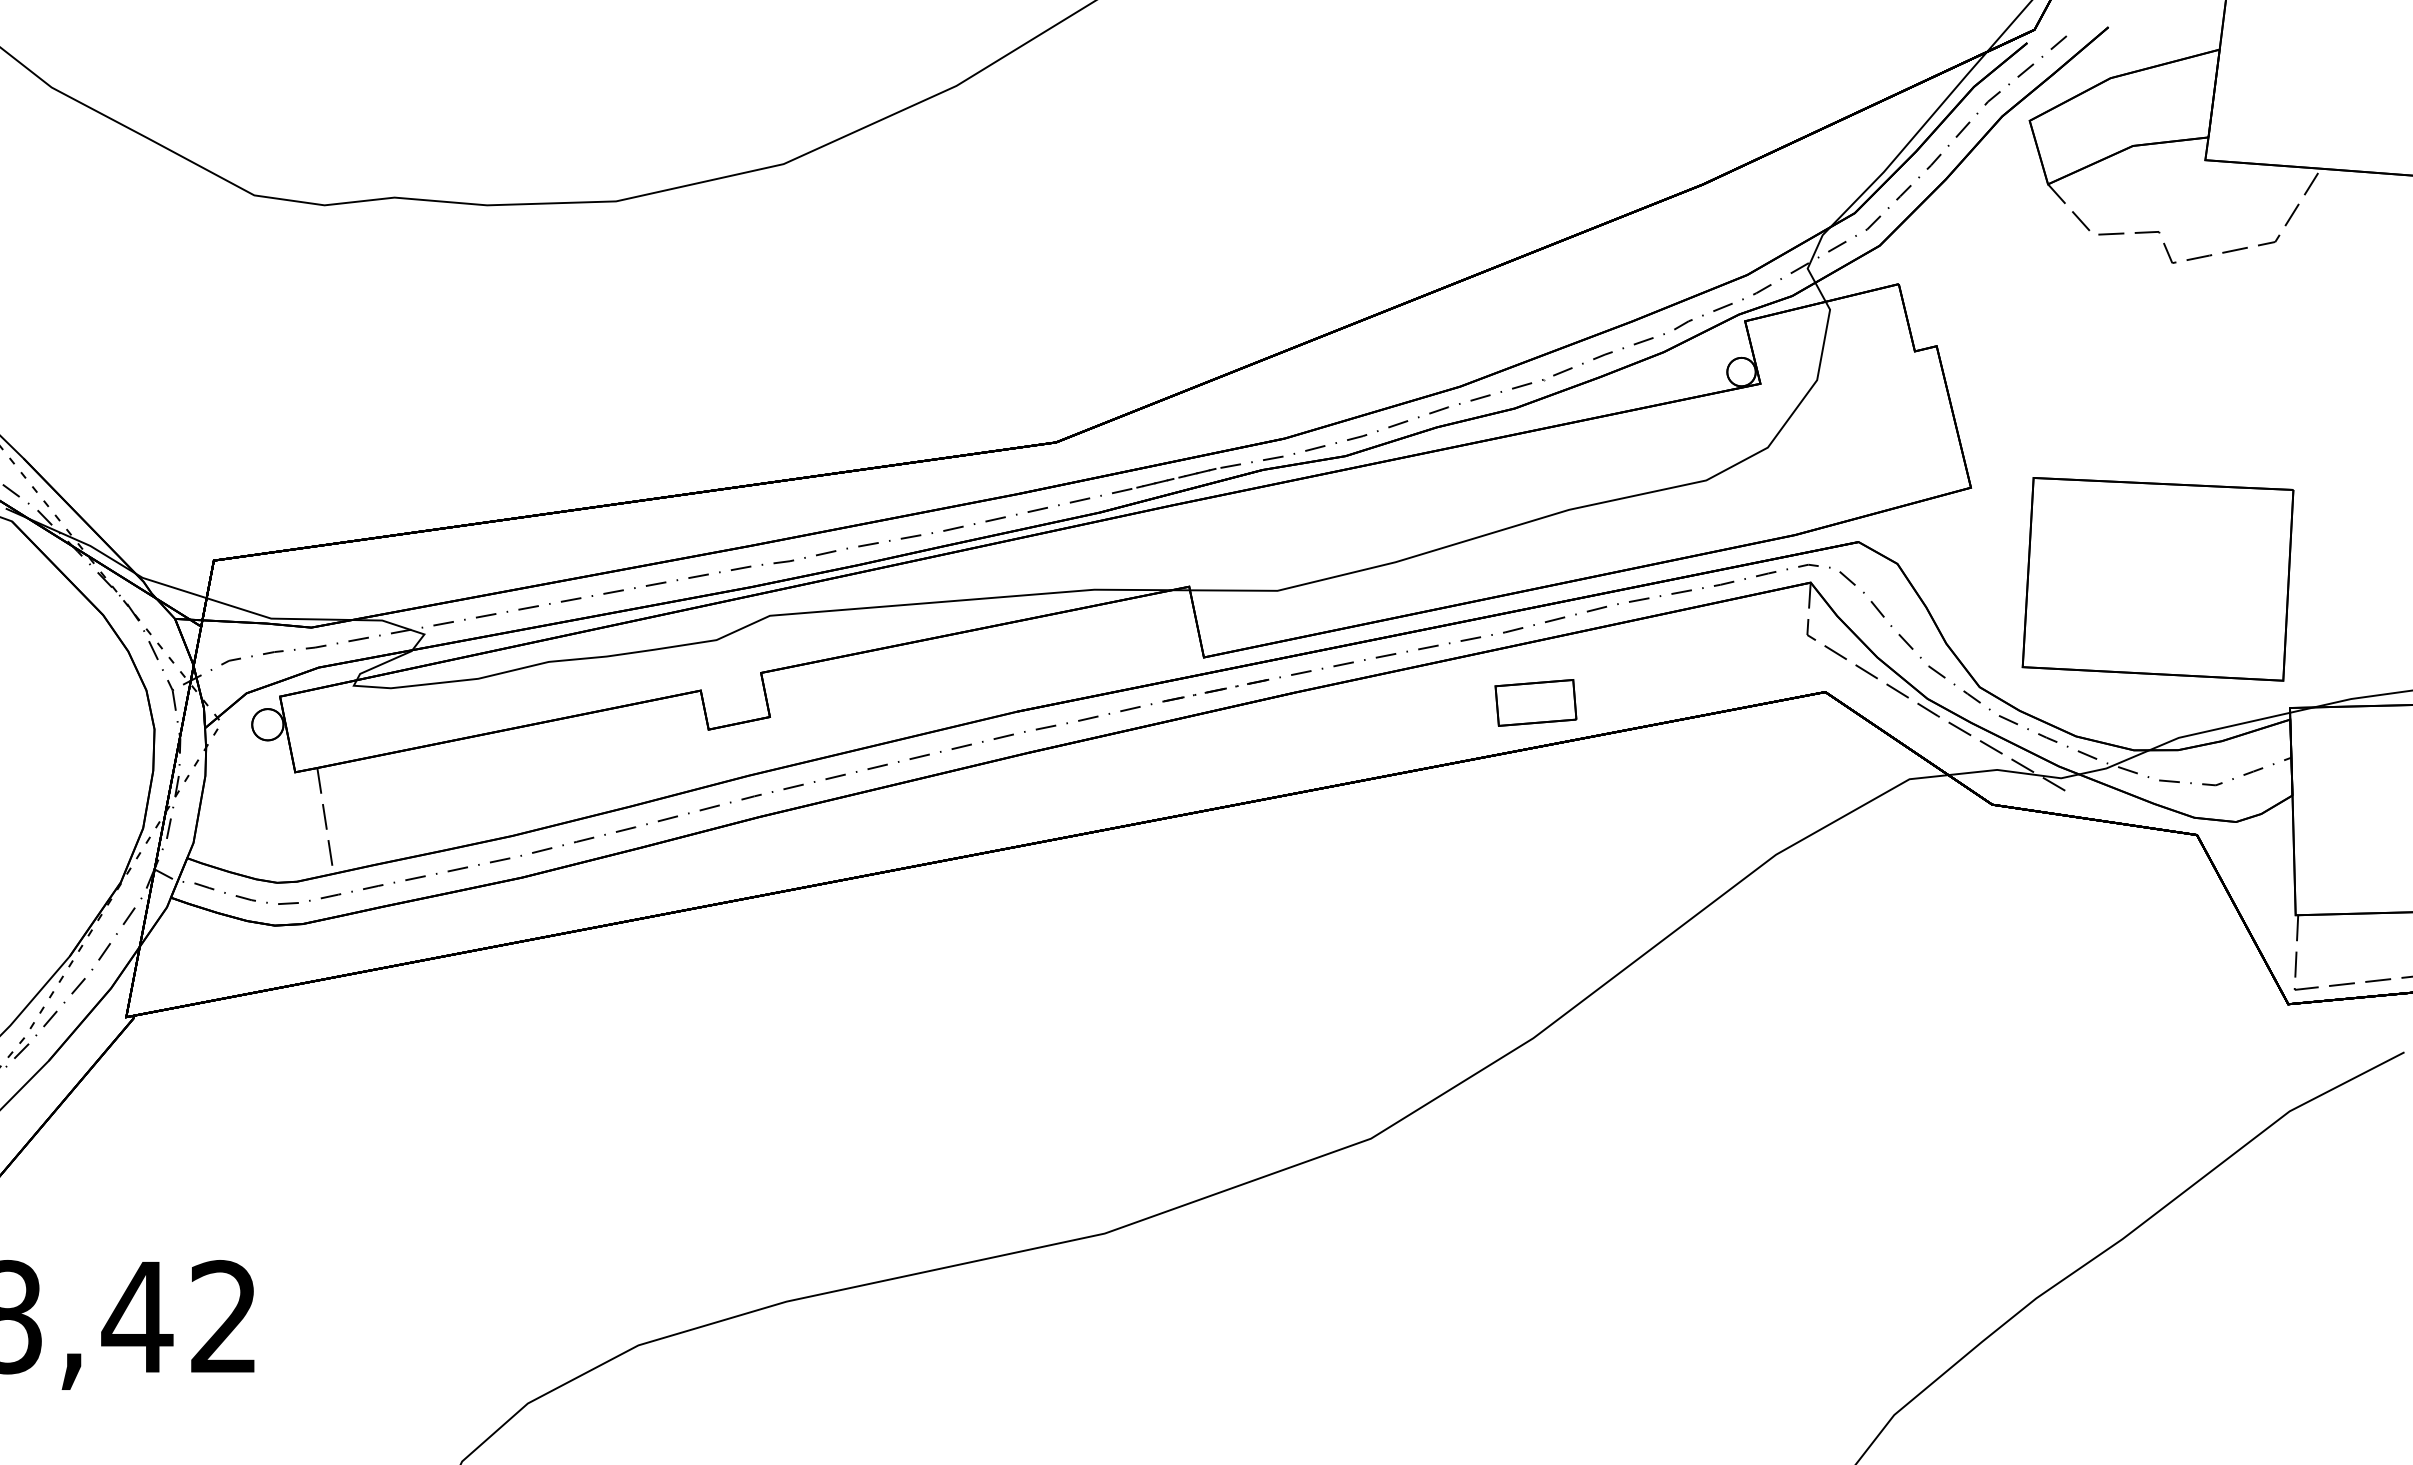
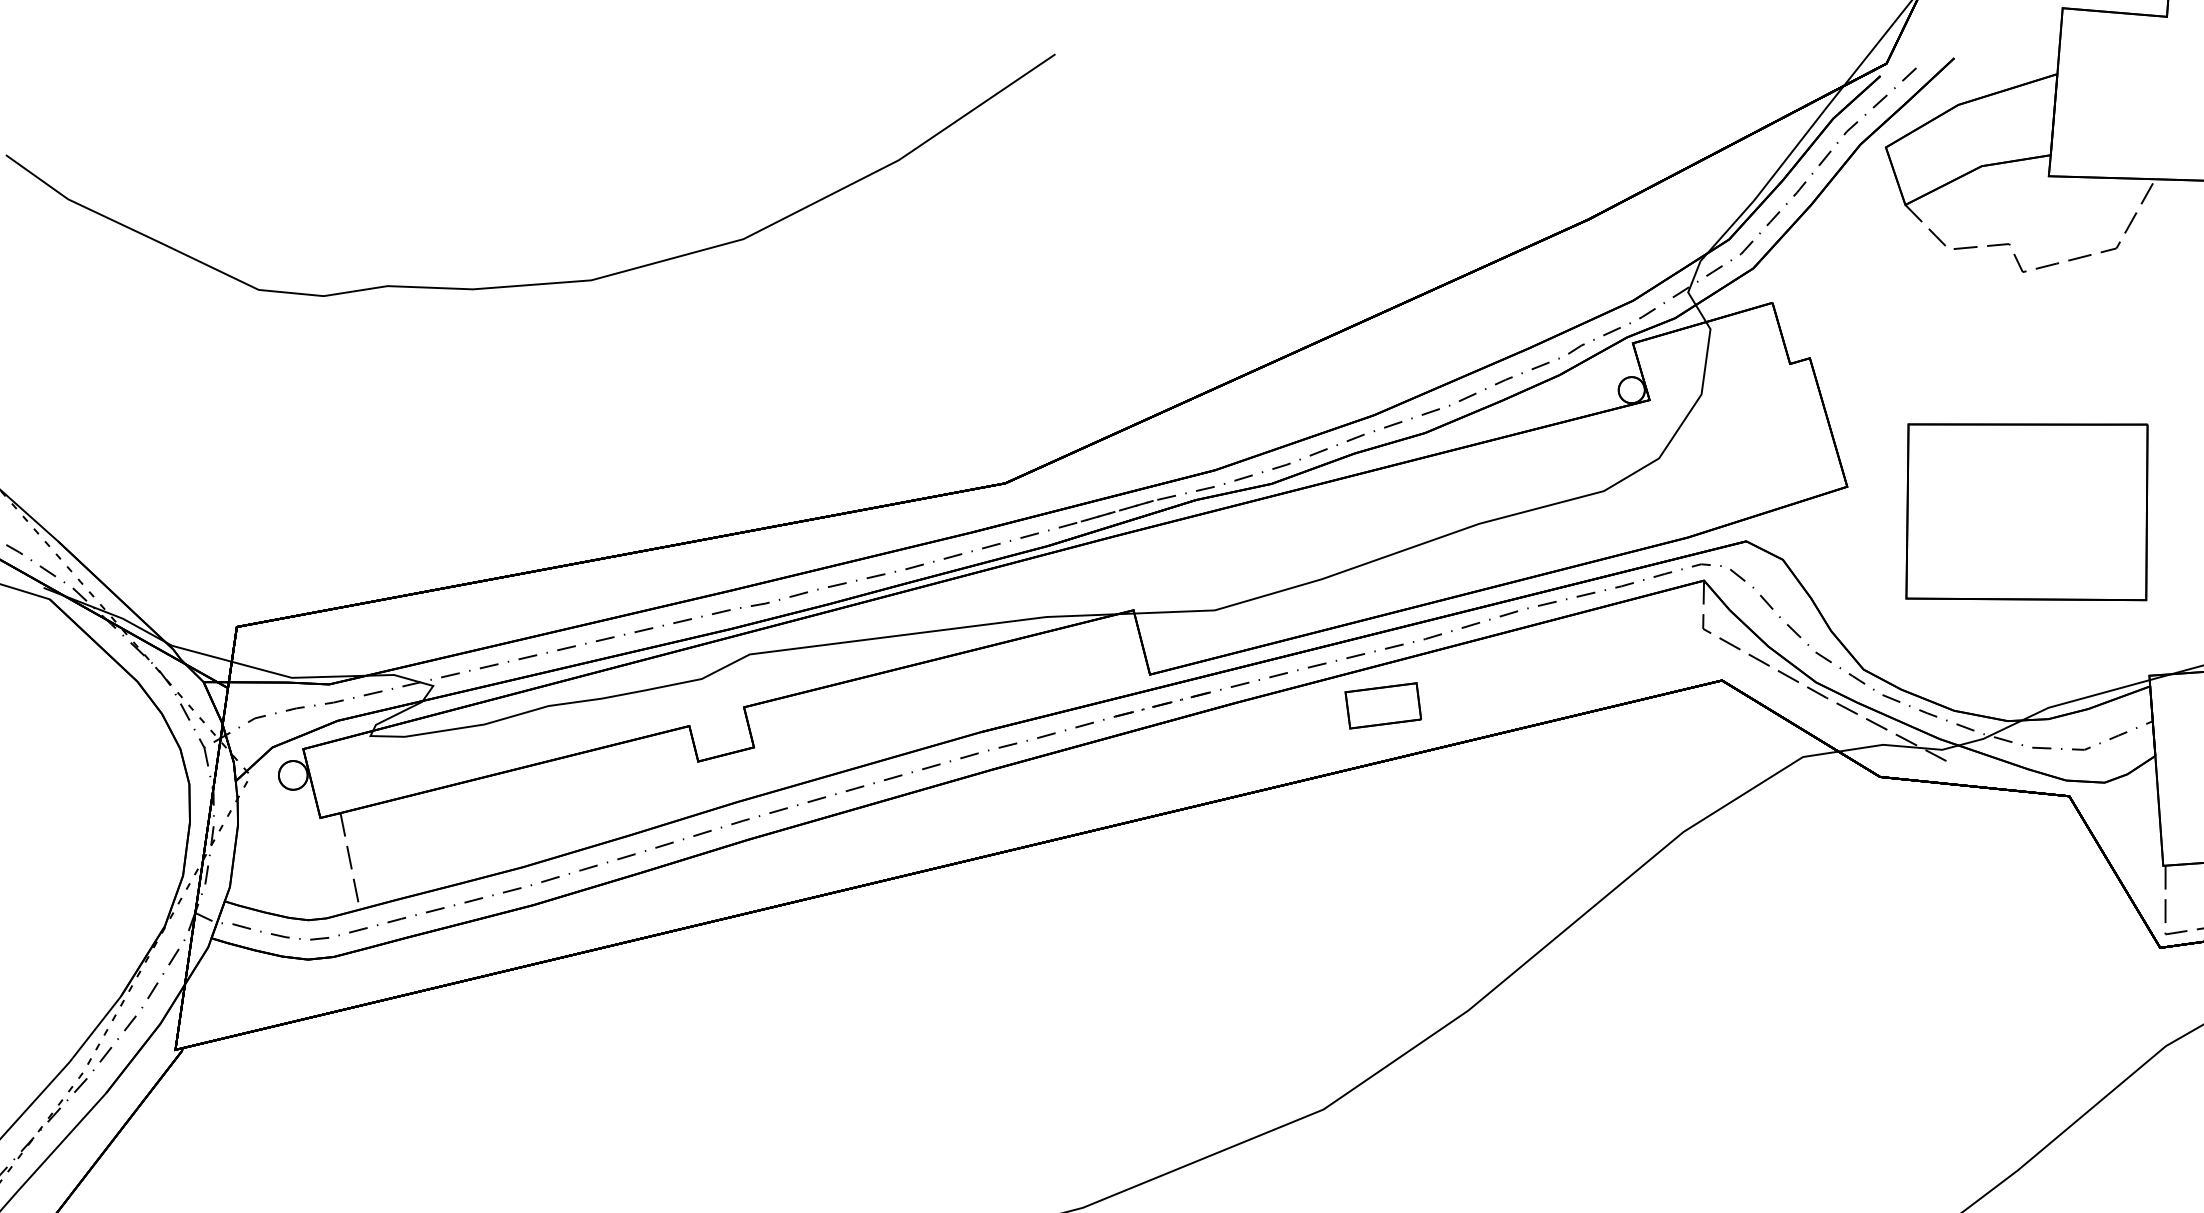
part: (2157, 579) -> (2026, 512), moved
part: (1535, 702) -> (1382, 705), moved

